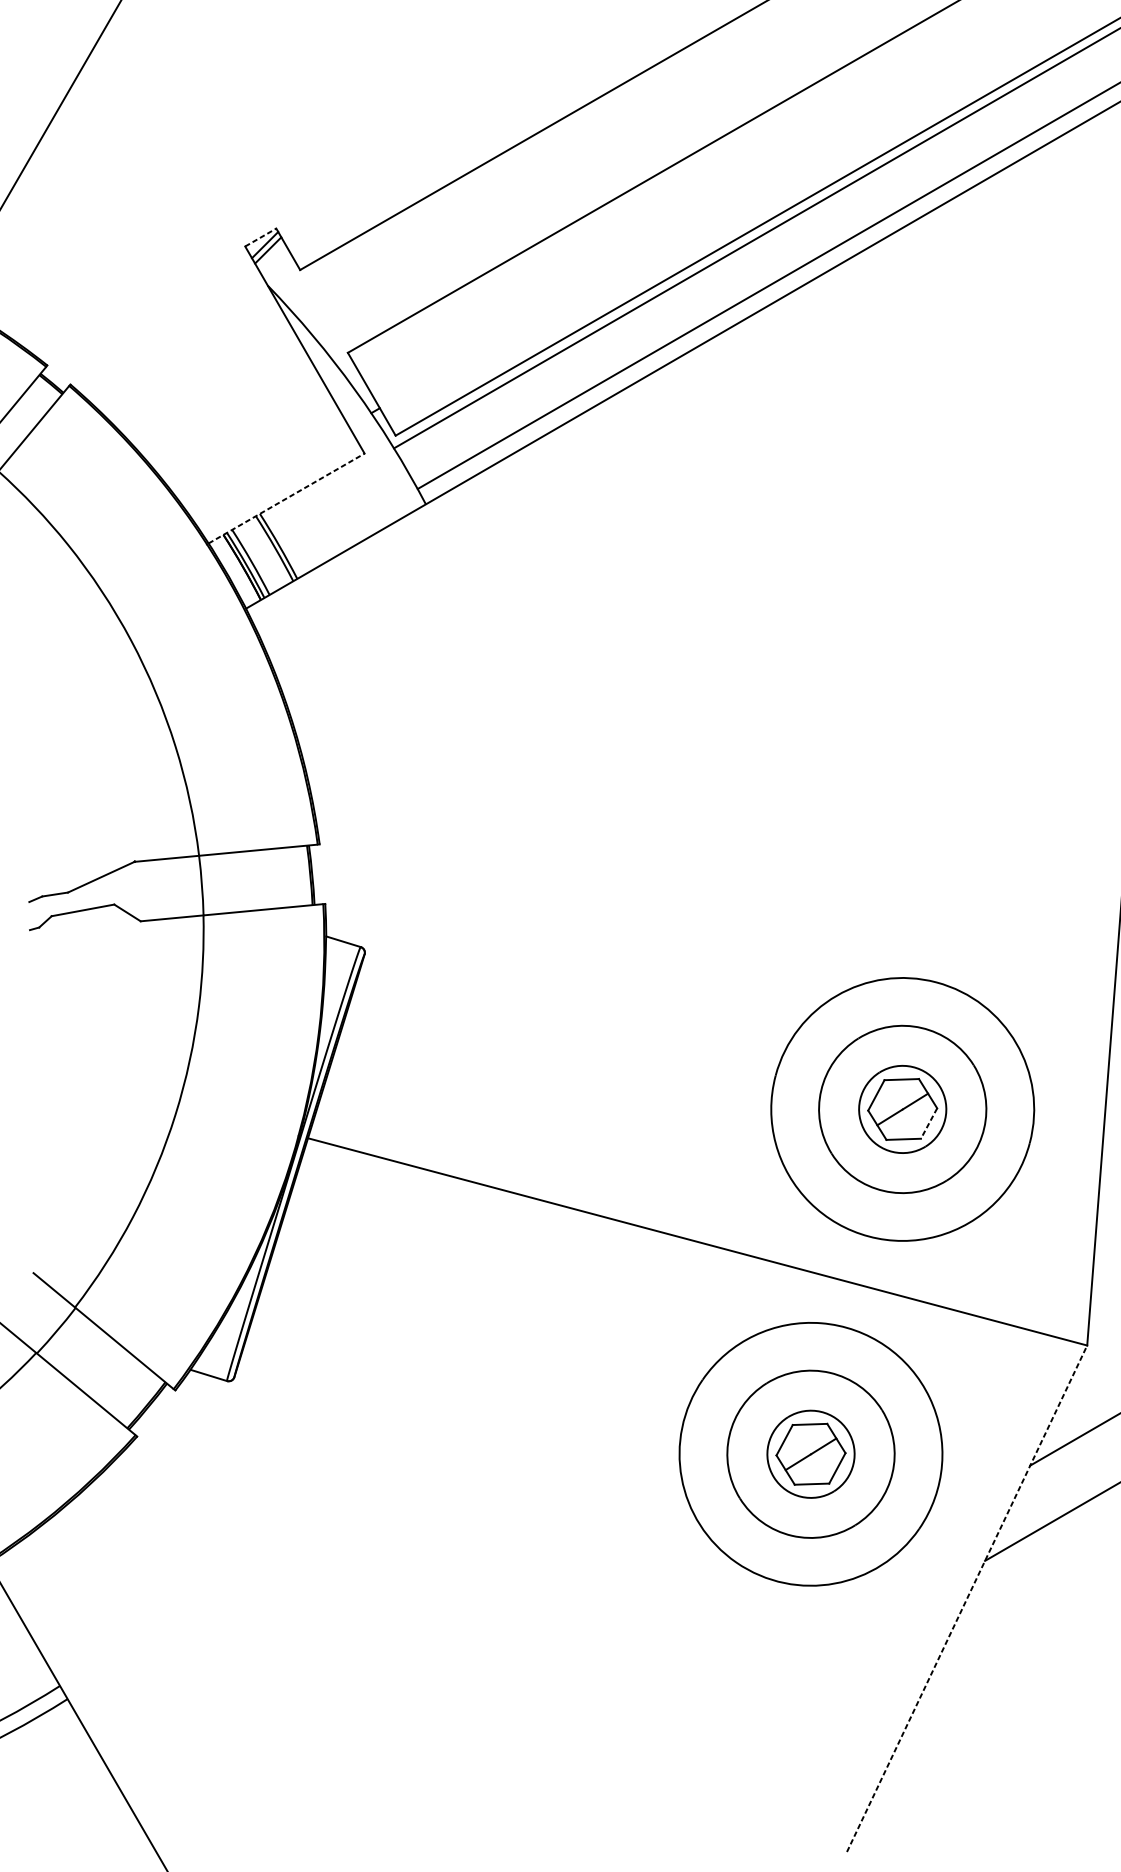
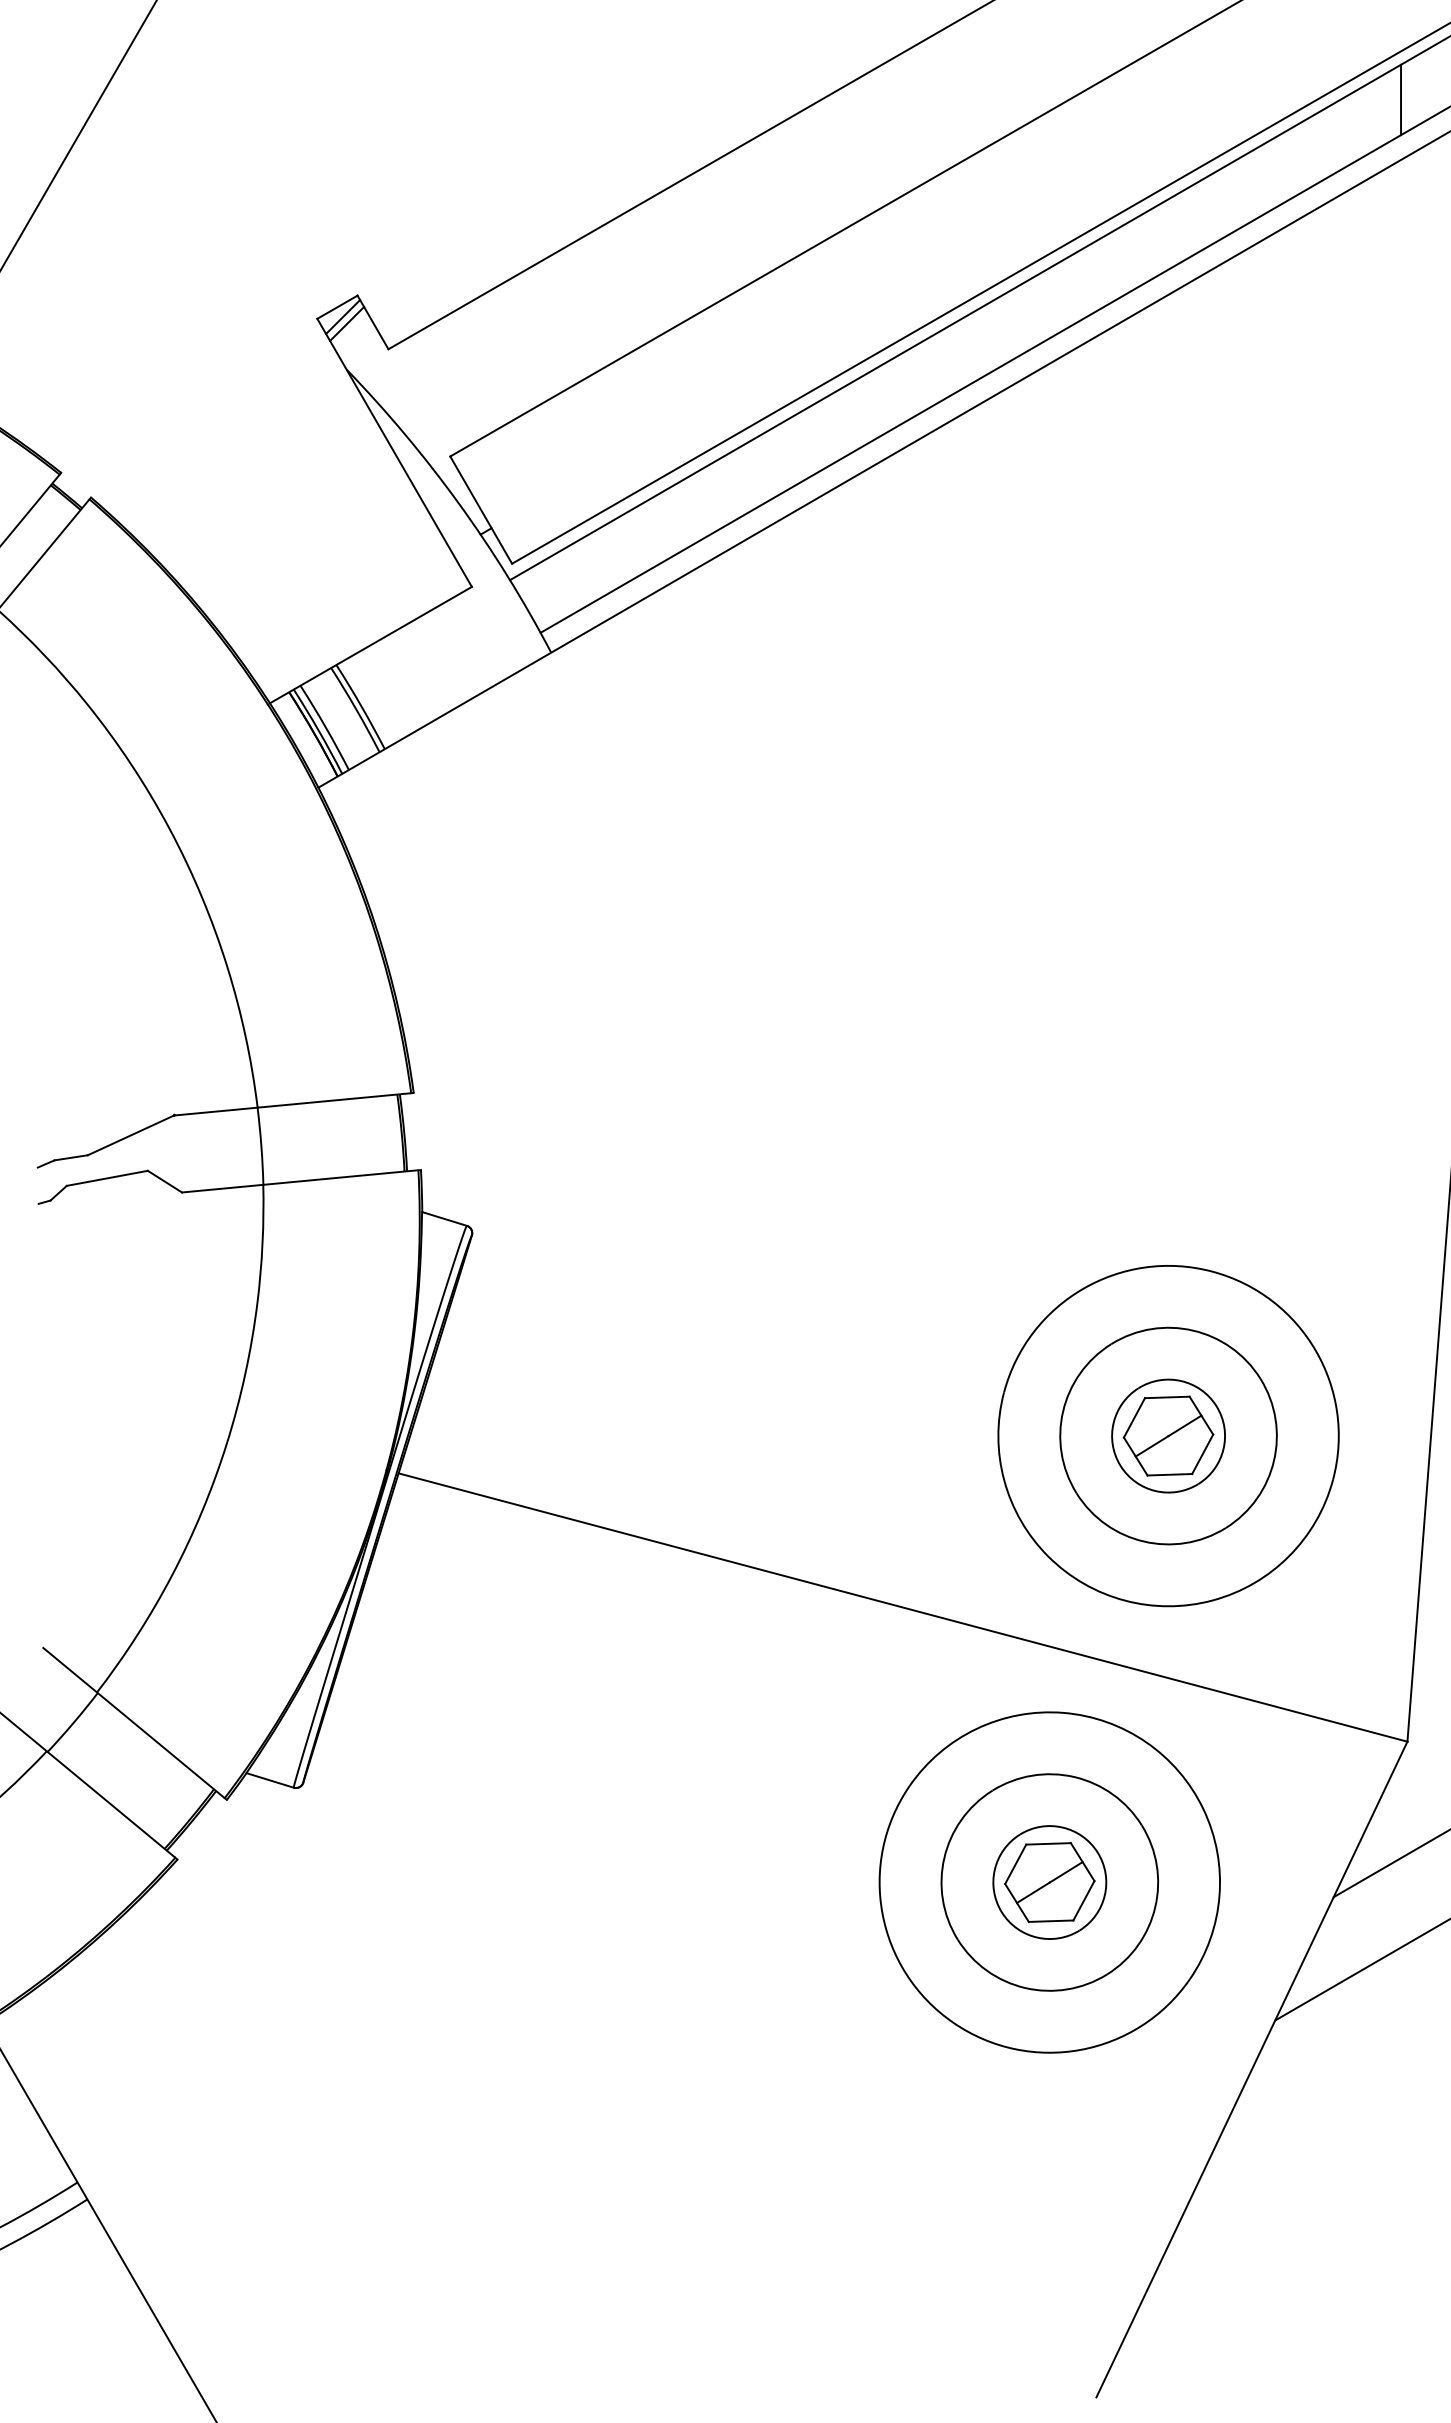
line: (1082, 77) -> (1401, 99), added
line: (260, 237) -> (337, 307), dashed -> solid
line: (286, 498) -> (370, 645), dashed -> solid
line: (928, 1123) -> (1202, 1454), dashed -> solid
line: (966, 1598) -> (1251, 2069), dashed -> solid

